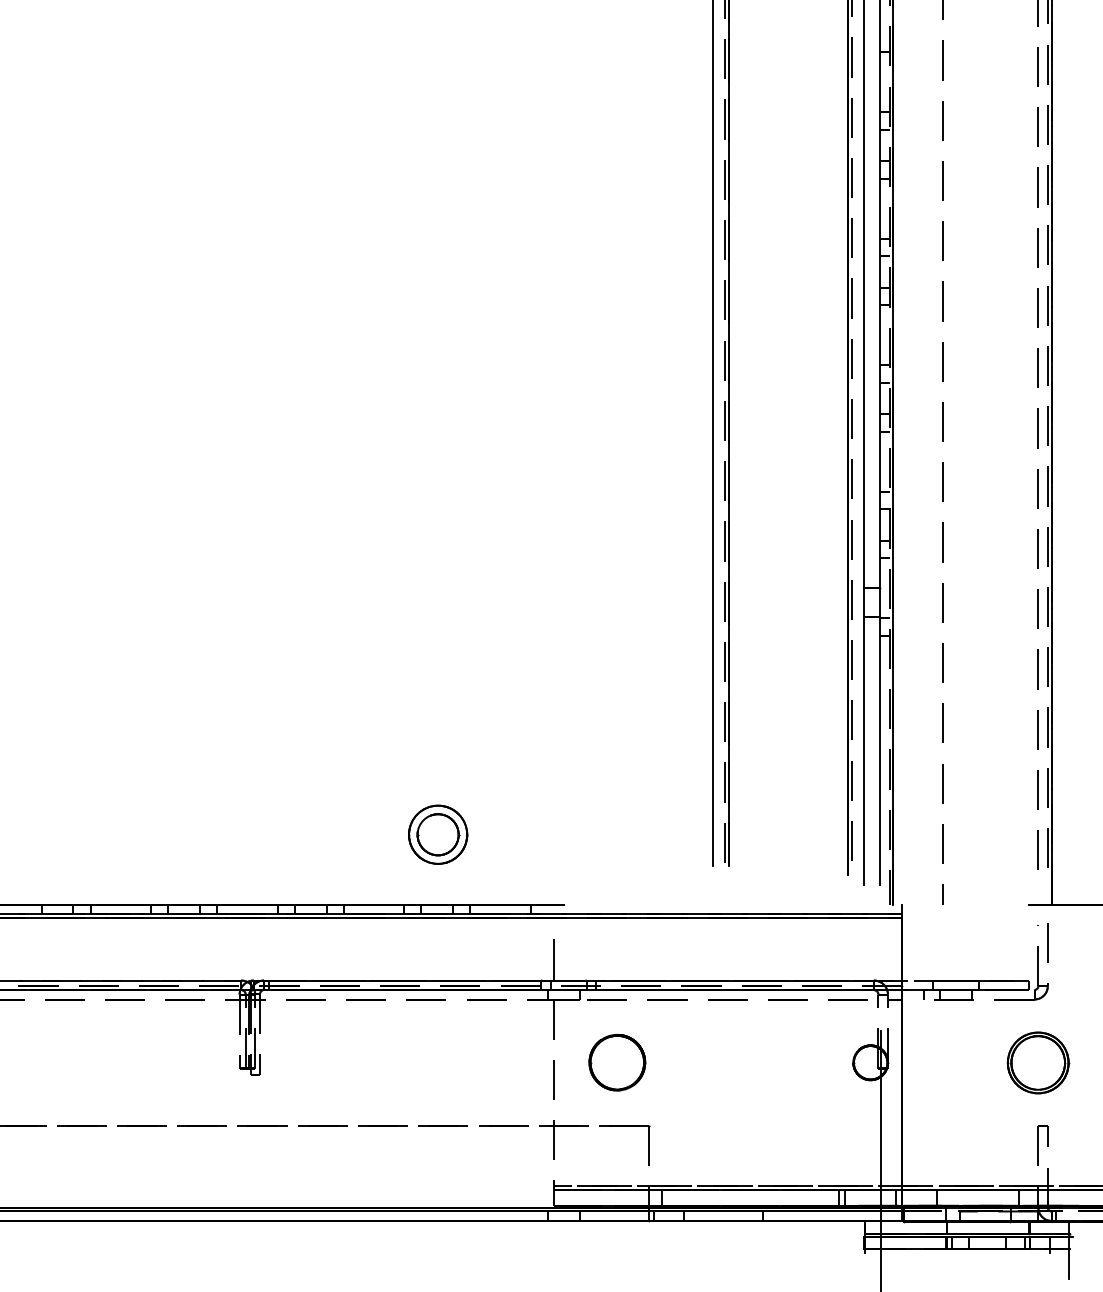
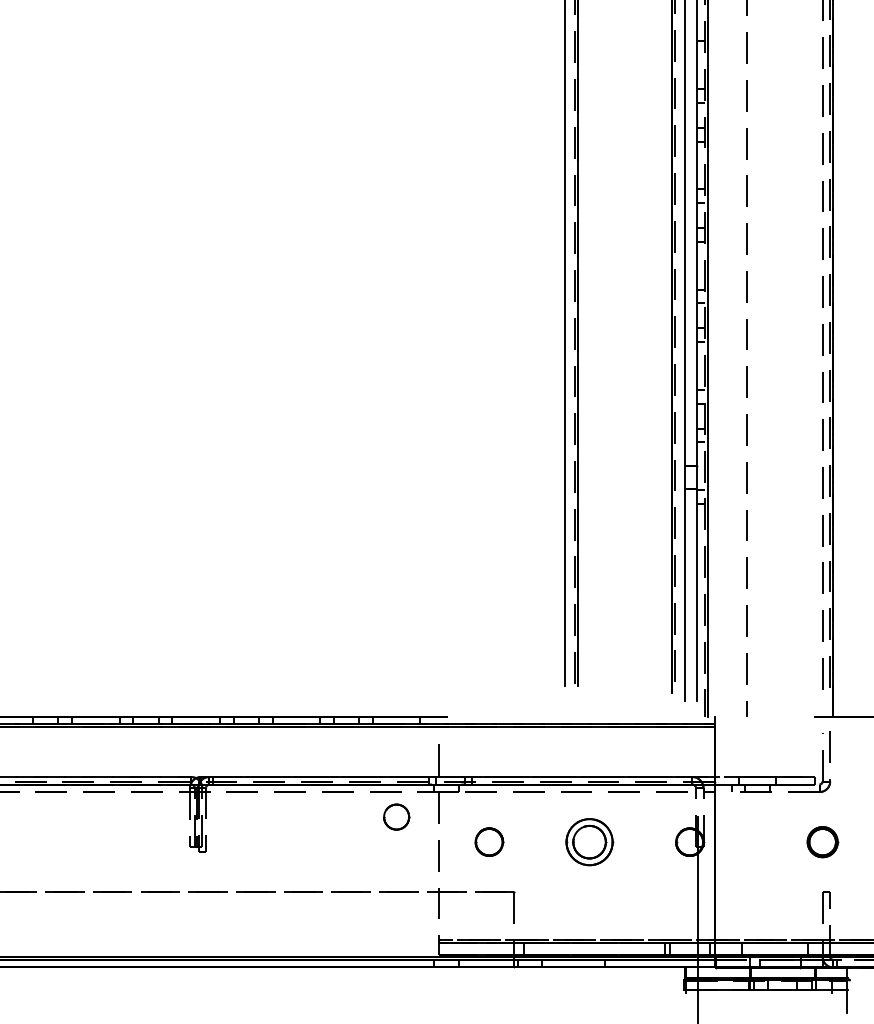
part: (438, 834) -> (589, 841), moved
part: (500, 1030) -> (396, 816), added
part: (617, 1062) -> (489, 841), size x0.62
part: (1038, 1062) -> (822, 841), size x0.62

